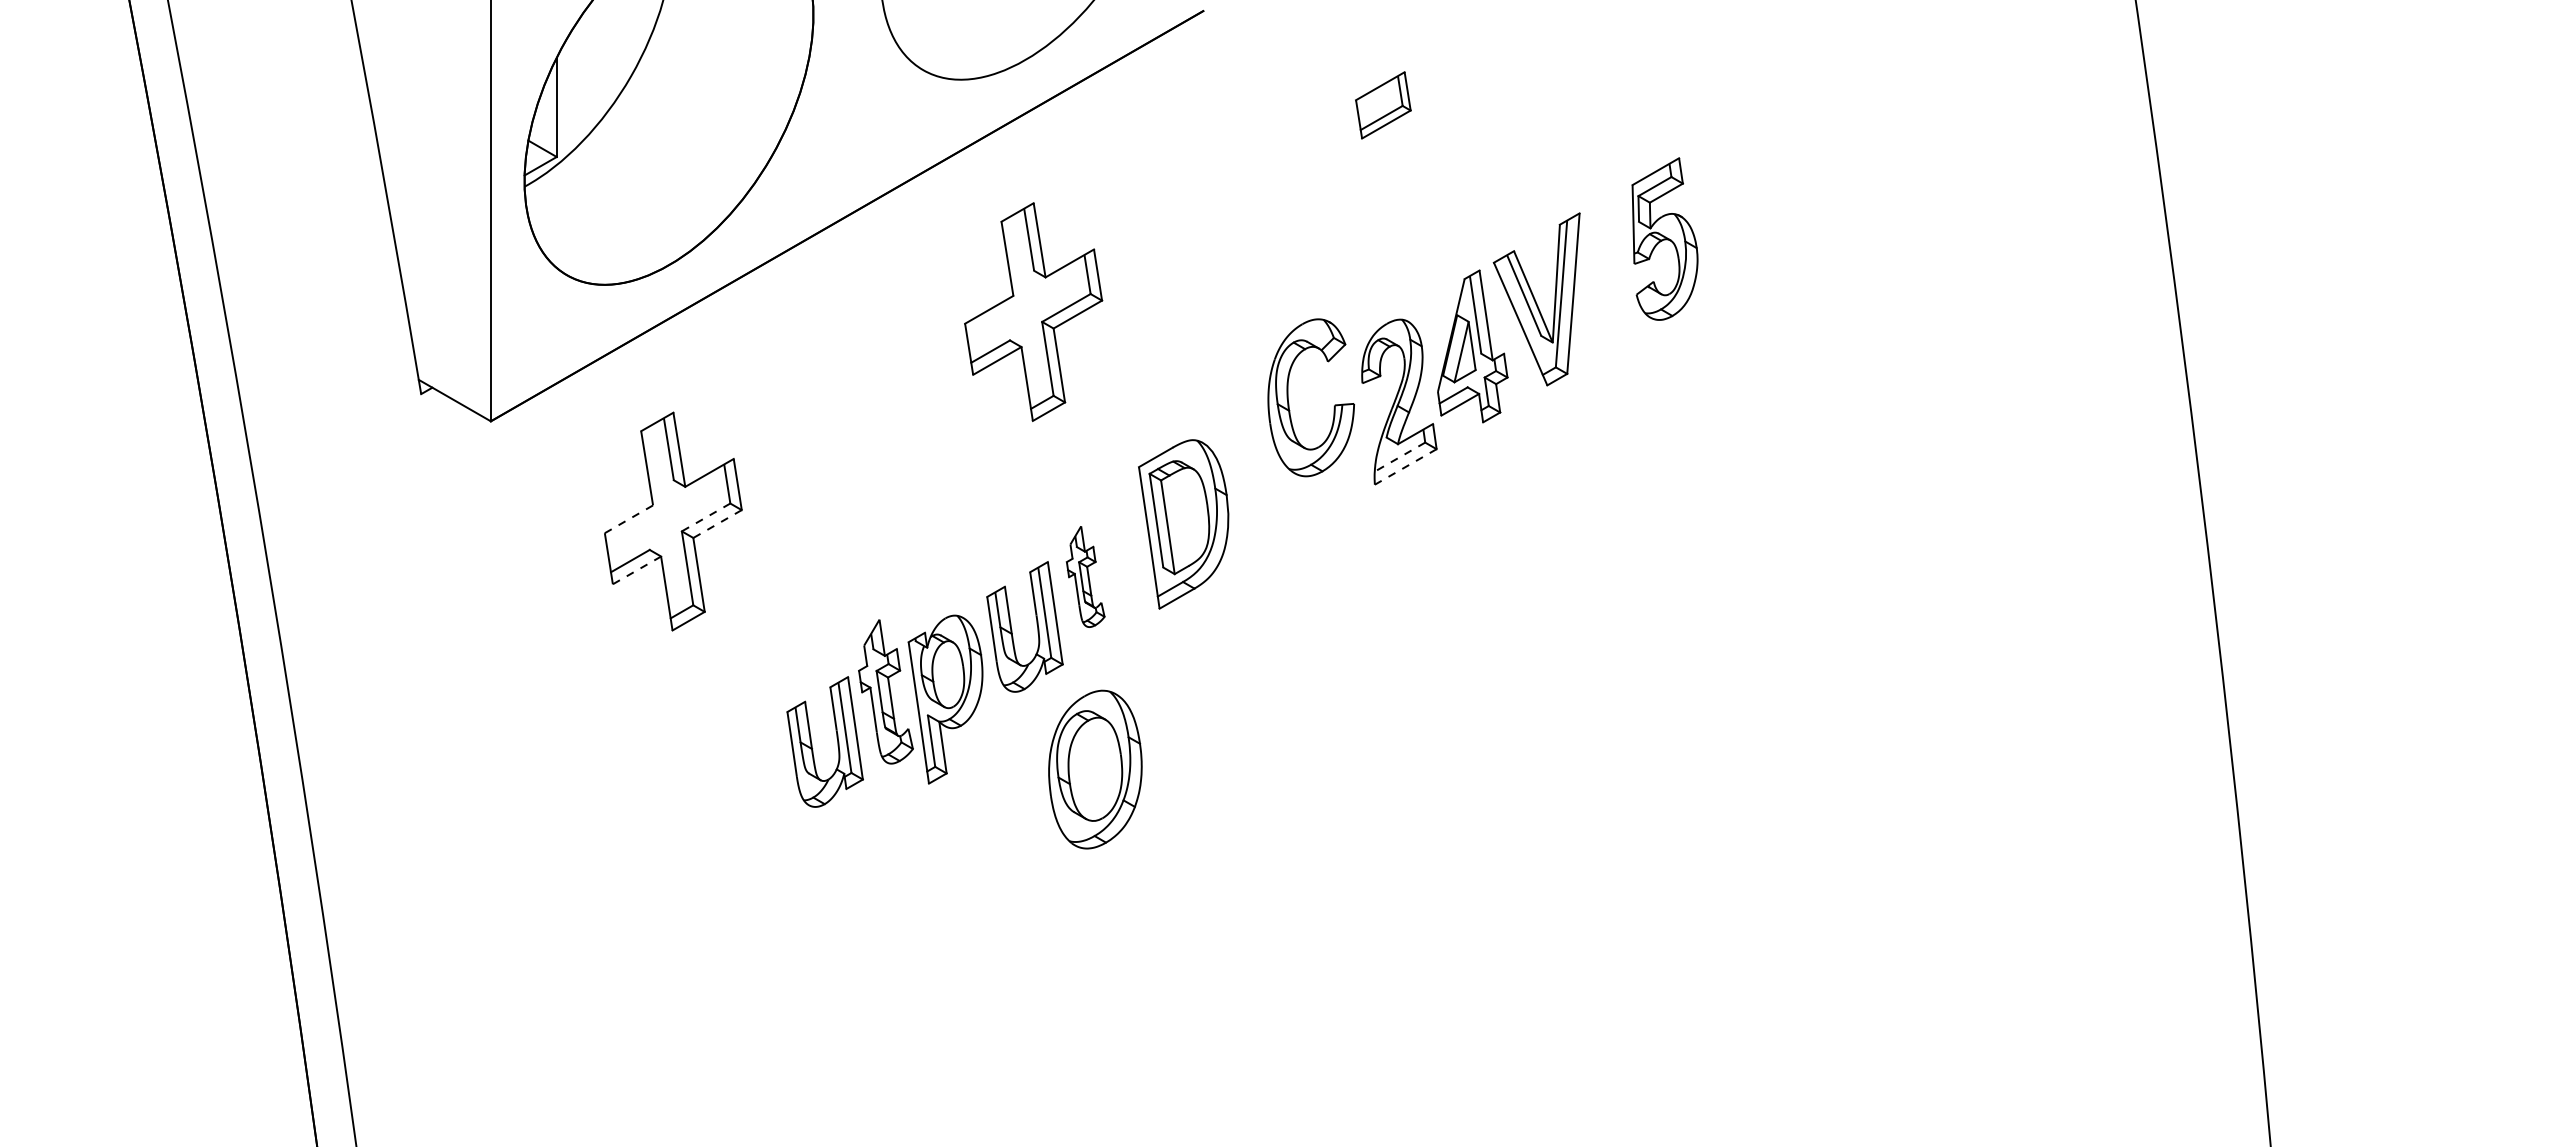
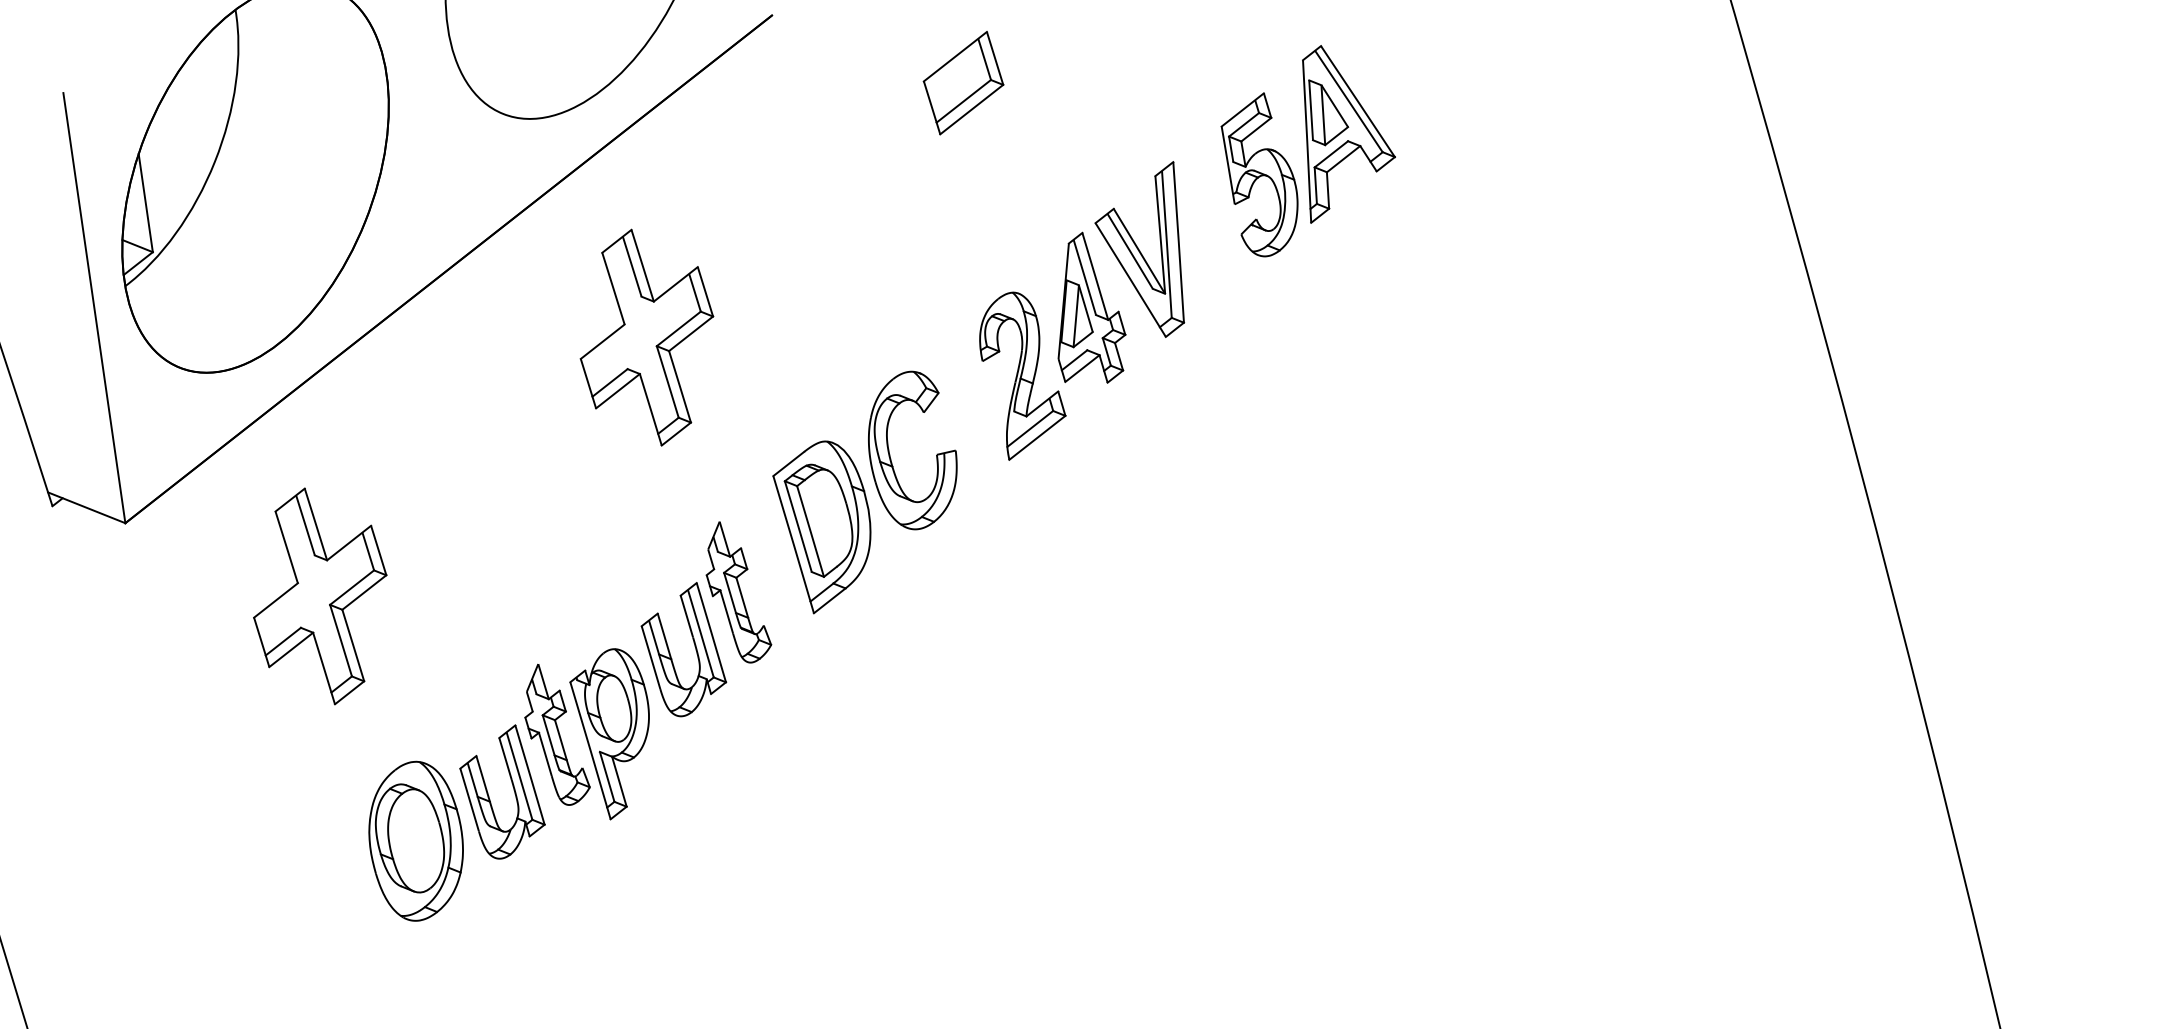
part: (1383, 105) -> (963, 83), size x1.43
part: (1753, 206) -> (1344, 130), added
part: (1289, 403) -> (891, 459), moved
line: (1399, 457) -> (1029, 429), dashed -> solid
line: (1405, 466) -> (1037, 437), dashed -> solid
line: (706, 517) -> (352, 587), dashed -> solid
line: (628, 519) -> (275, 600), dashed -> solid
line: (717, 524) -> (364, 592), dashed -> solid
line: (637, 570) -> (291, 649), dashed -> solid
part: (1085, 576) -> (736, 591), size x1.43
part: (1095, 769) -> (416, 841), moved

